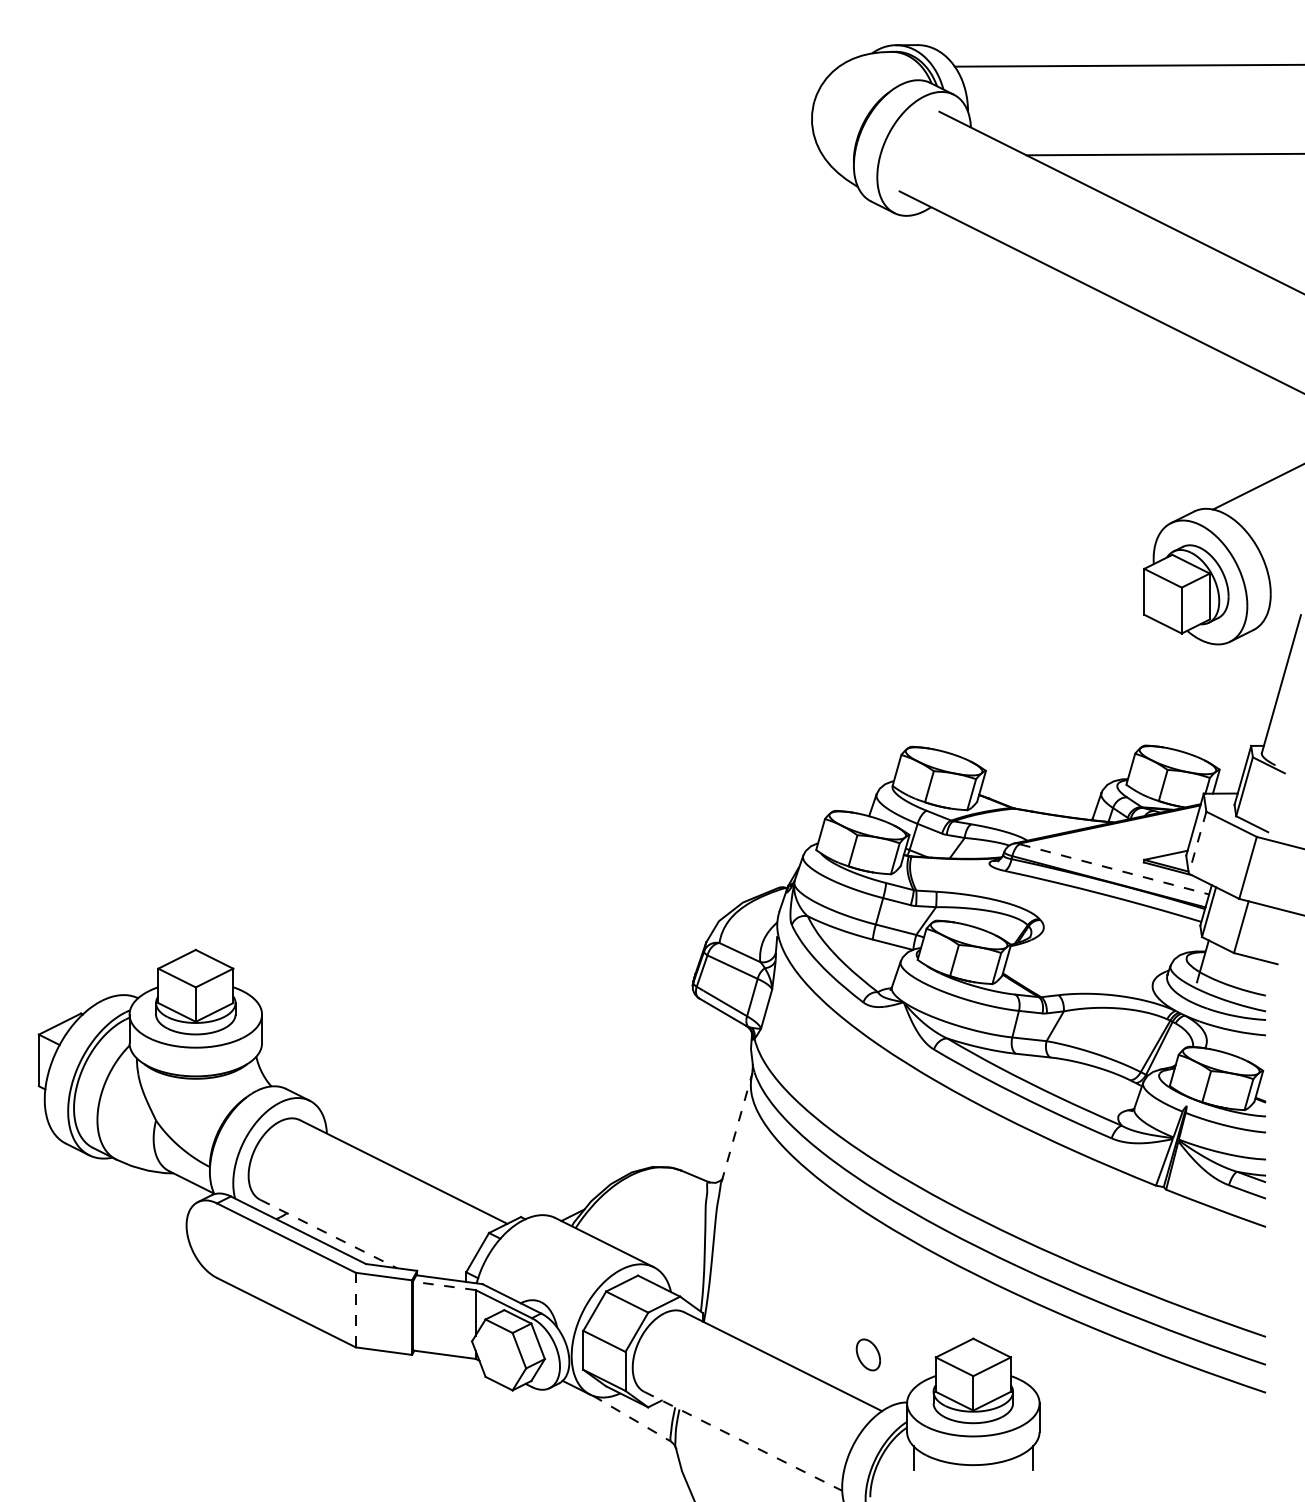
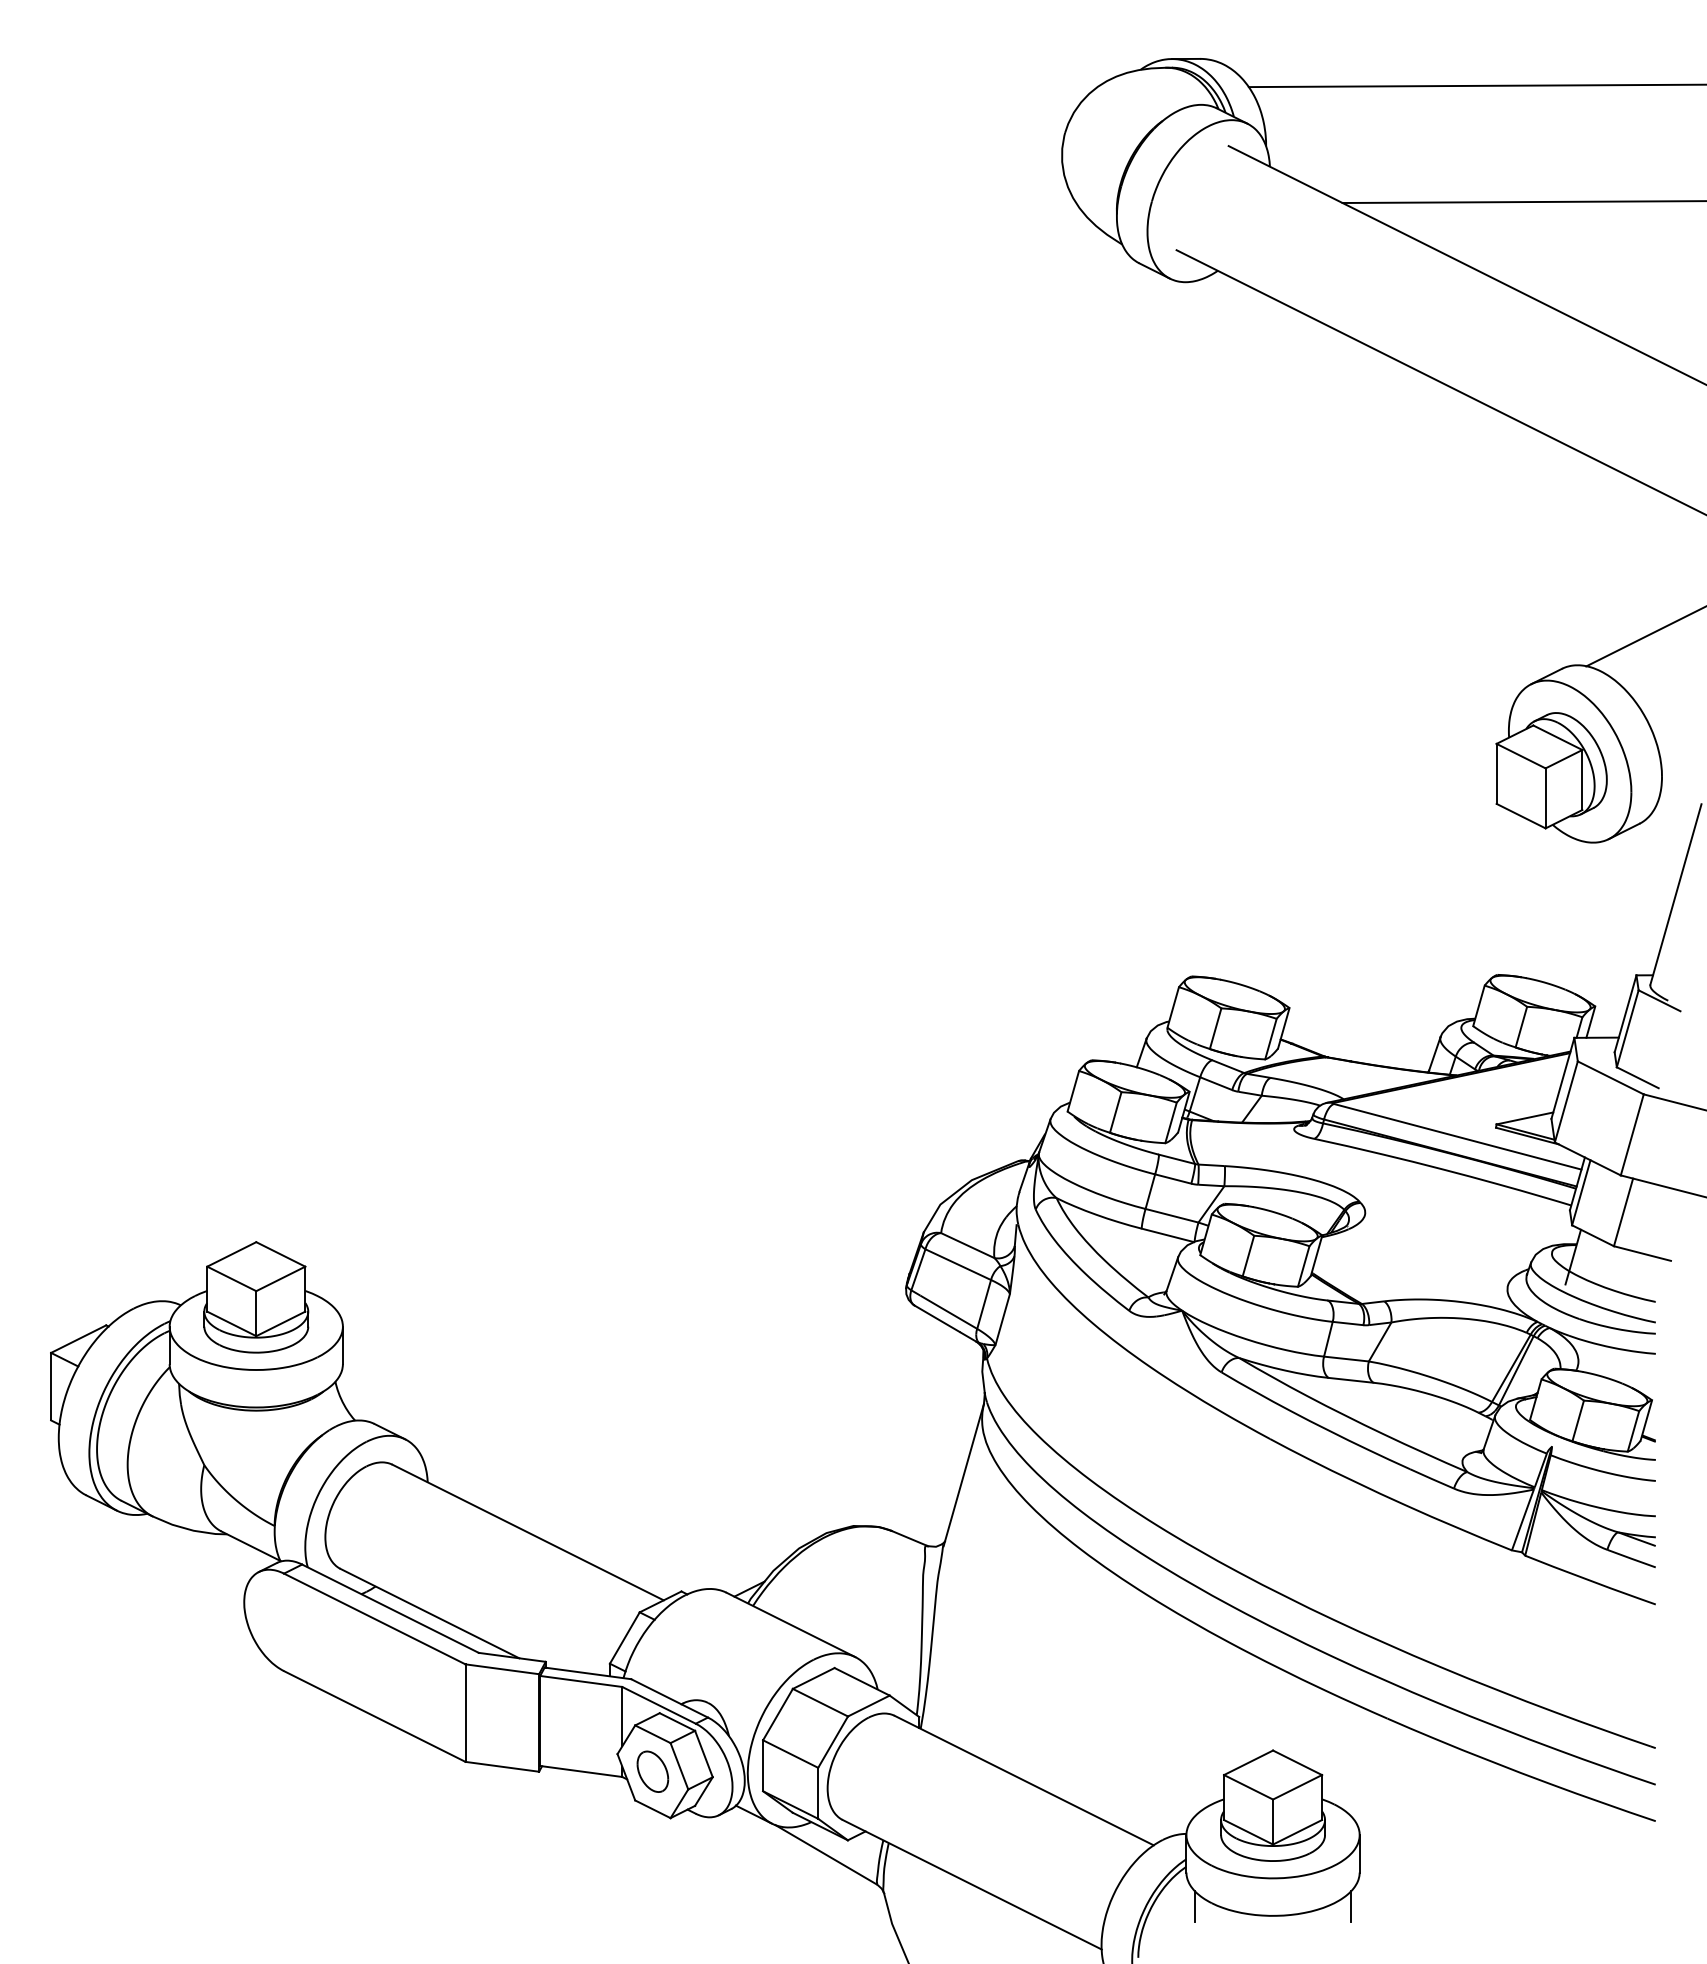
line: (1197, 843) -> (1566, 1102), dashed -> solid
line: (1114, 869) -> (1457, 1136), dashed -> solid
line: (736, 1128) -> (963, 1475), dashed -> solid
line: (328, 1233) -> (429, 1613), dashed -> solid
line: (443, 1285) -> (580, 1681), dashed -> solid
line: (355, 1310) -> (465, 1713), dashed -> solid
part: (868, 1354) -> (652, 1771), moved
line: (631, 1418) -> (826, 1854), dashed -> solid
line: (743, 1441) -> (972, 1884), dashed -> solid

